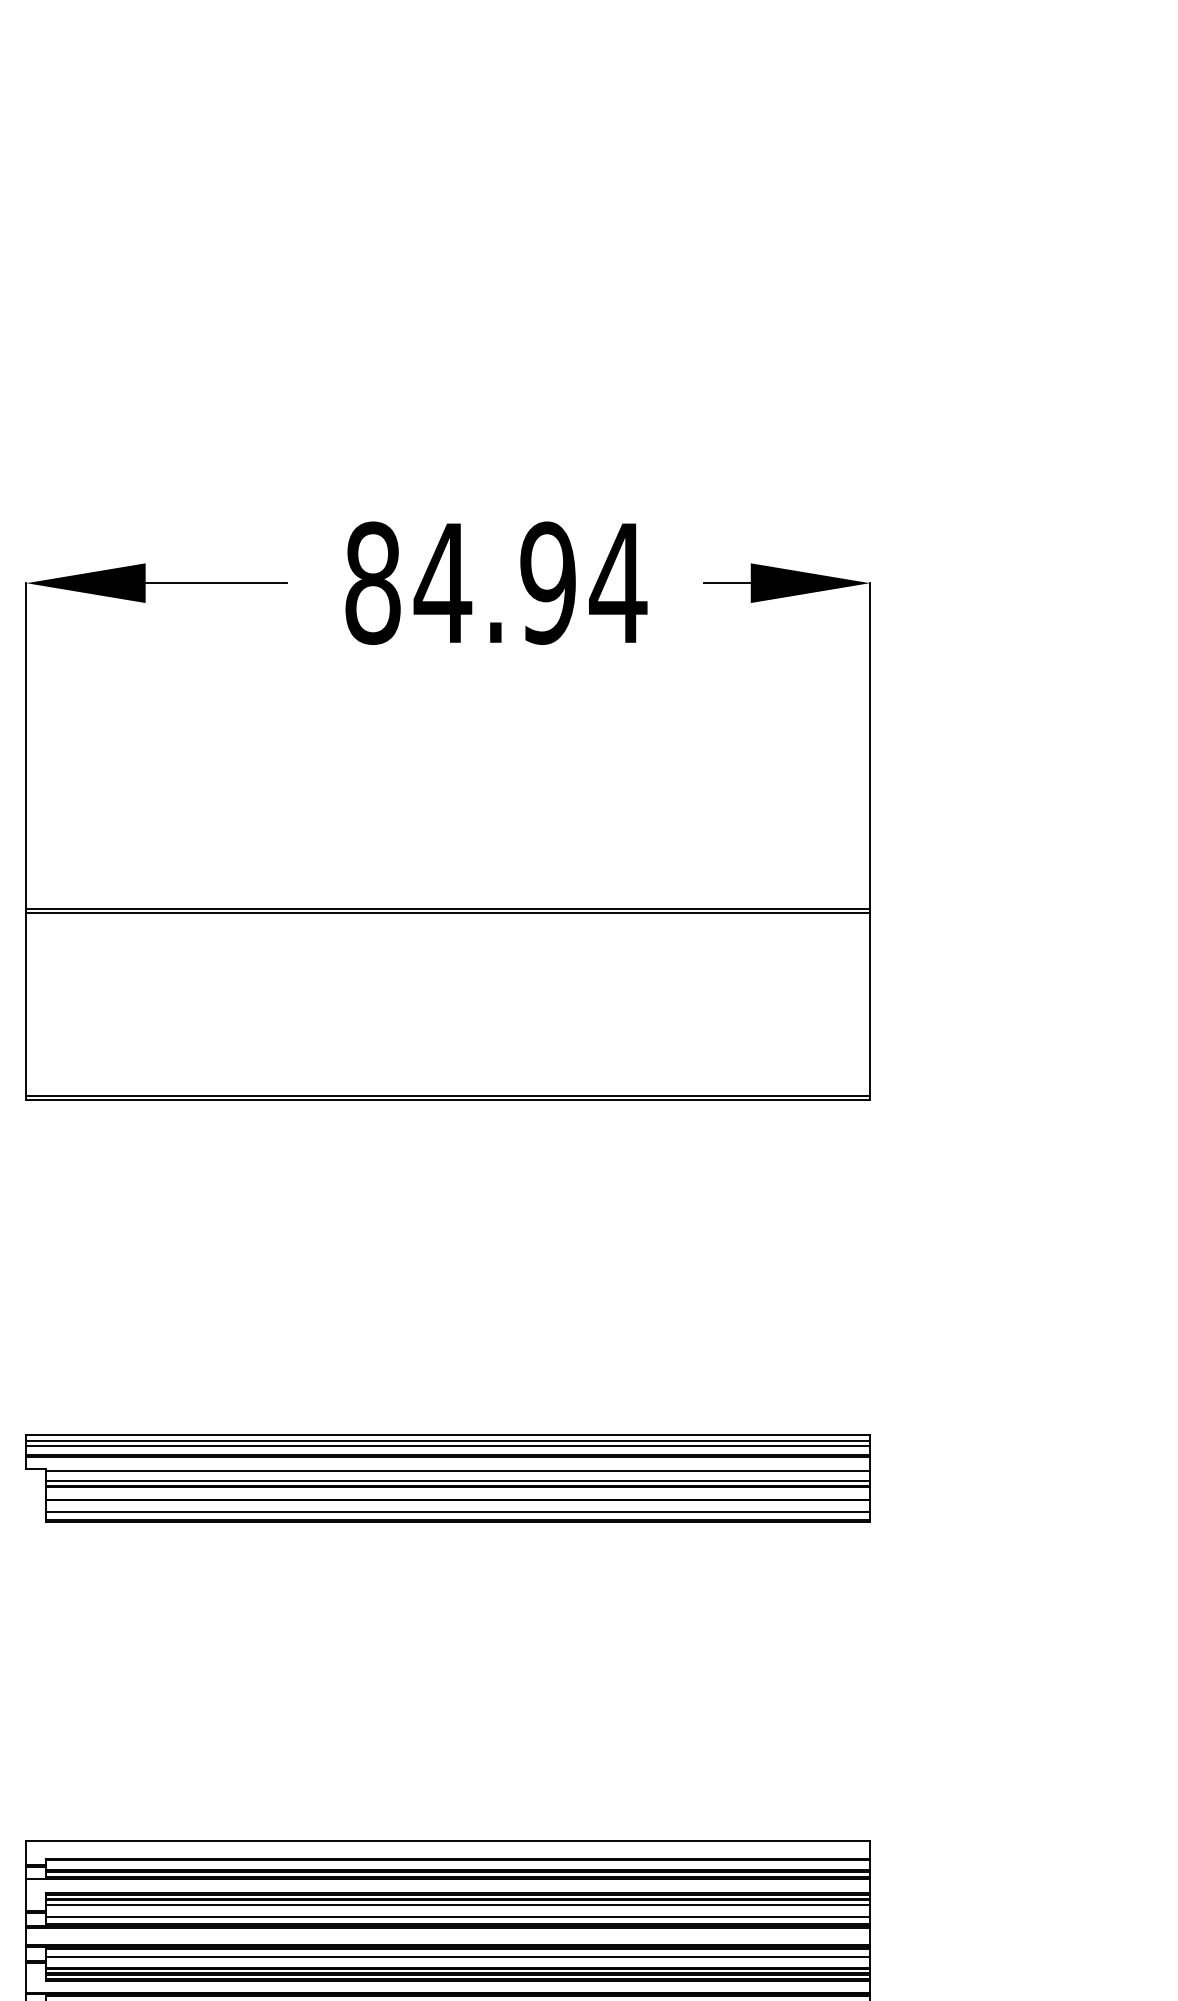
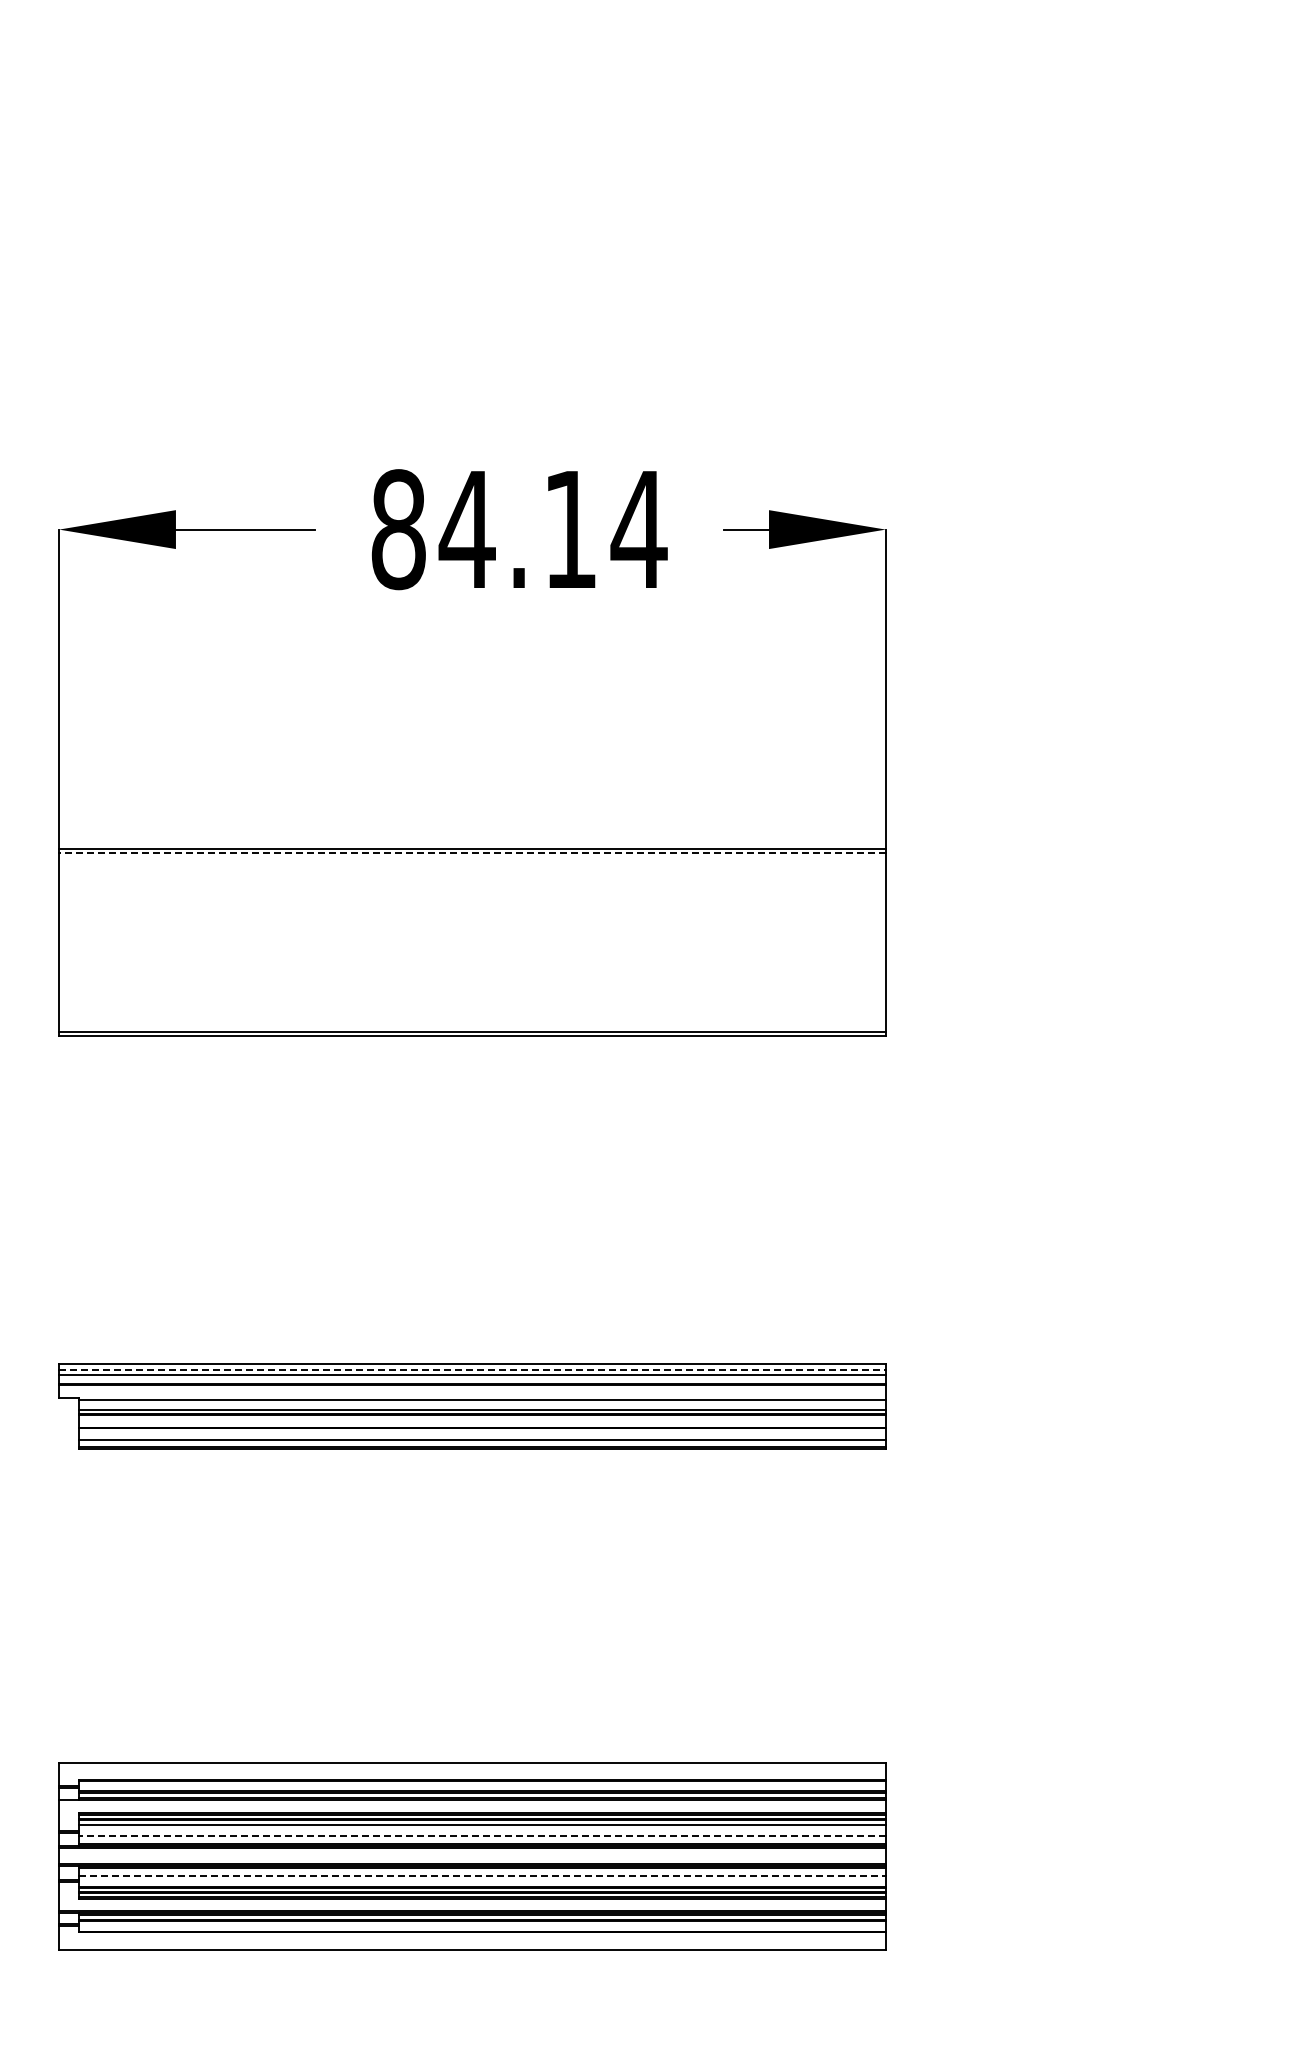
text: (548, 583) -> (570, 529), 84.94 -> 84.14
line: (447, 913) -> (471, 853), solid -> dashed
line: (448, 1440) -> (472, 1369), solid -> dashed
line: (458, 1916) -> (482, 1836), solid -> dashed
line: (458, 1956) -> (482, 1875), solid -> dashed

